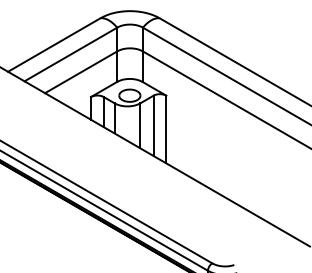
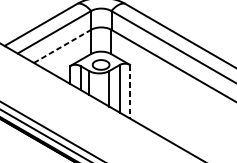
line: (81, 72) -> (62, 46), solid -> dashed
line: (166, 129) -> (130, 91), solid -> dashed

